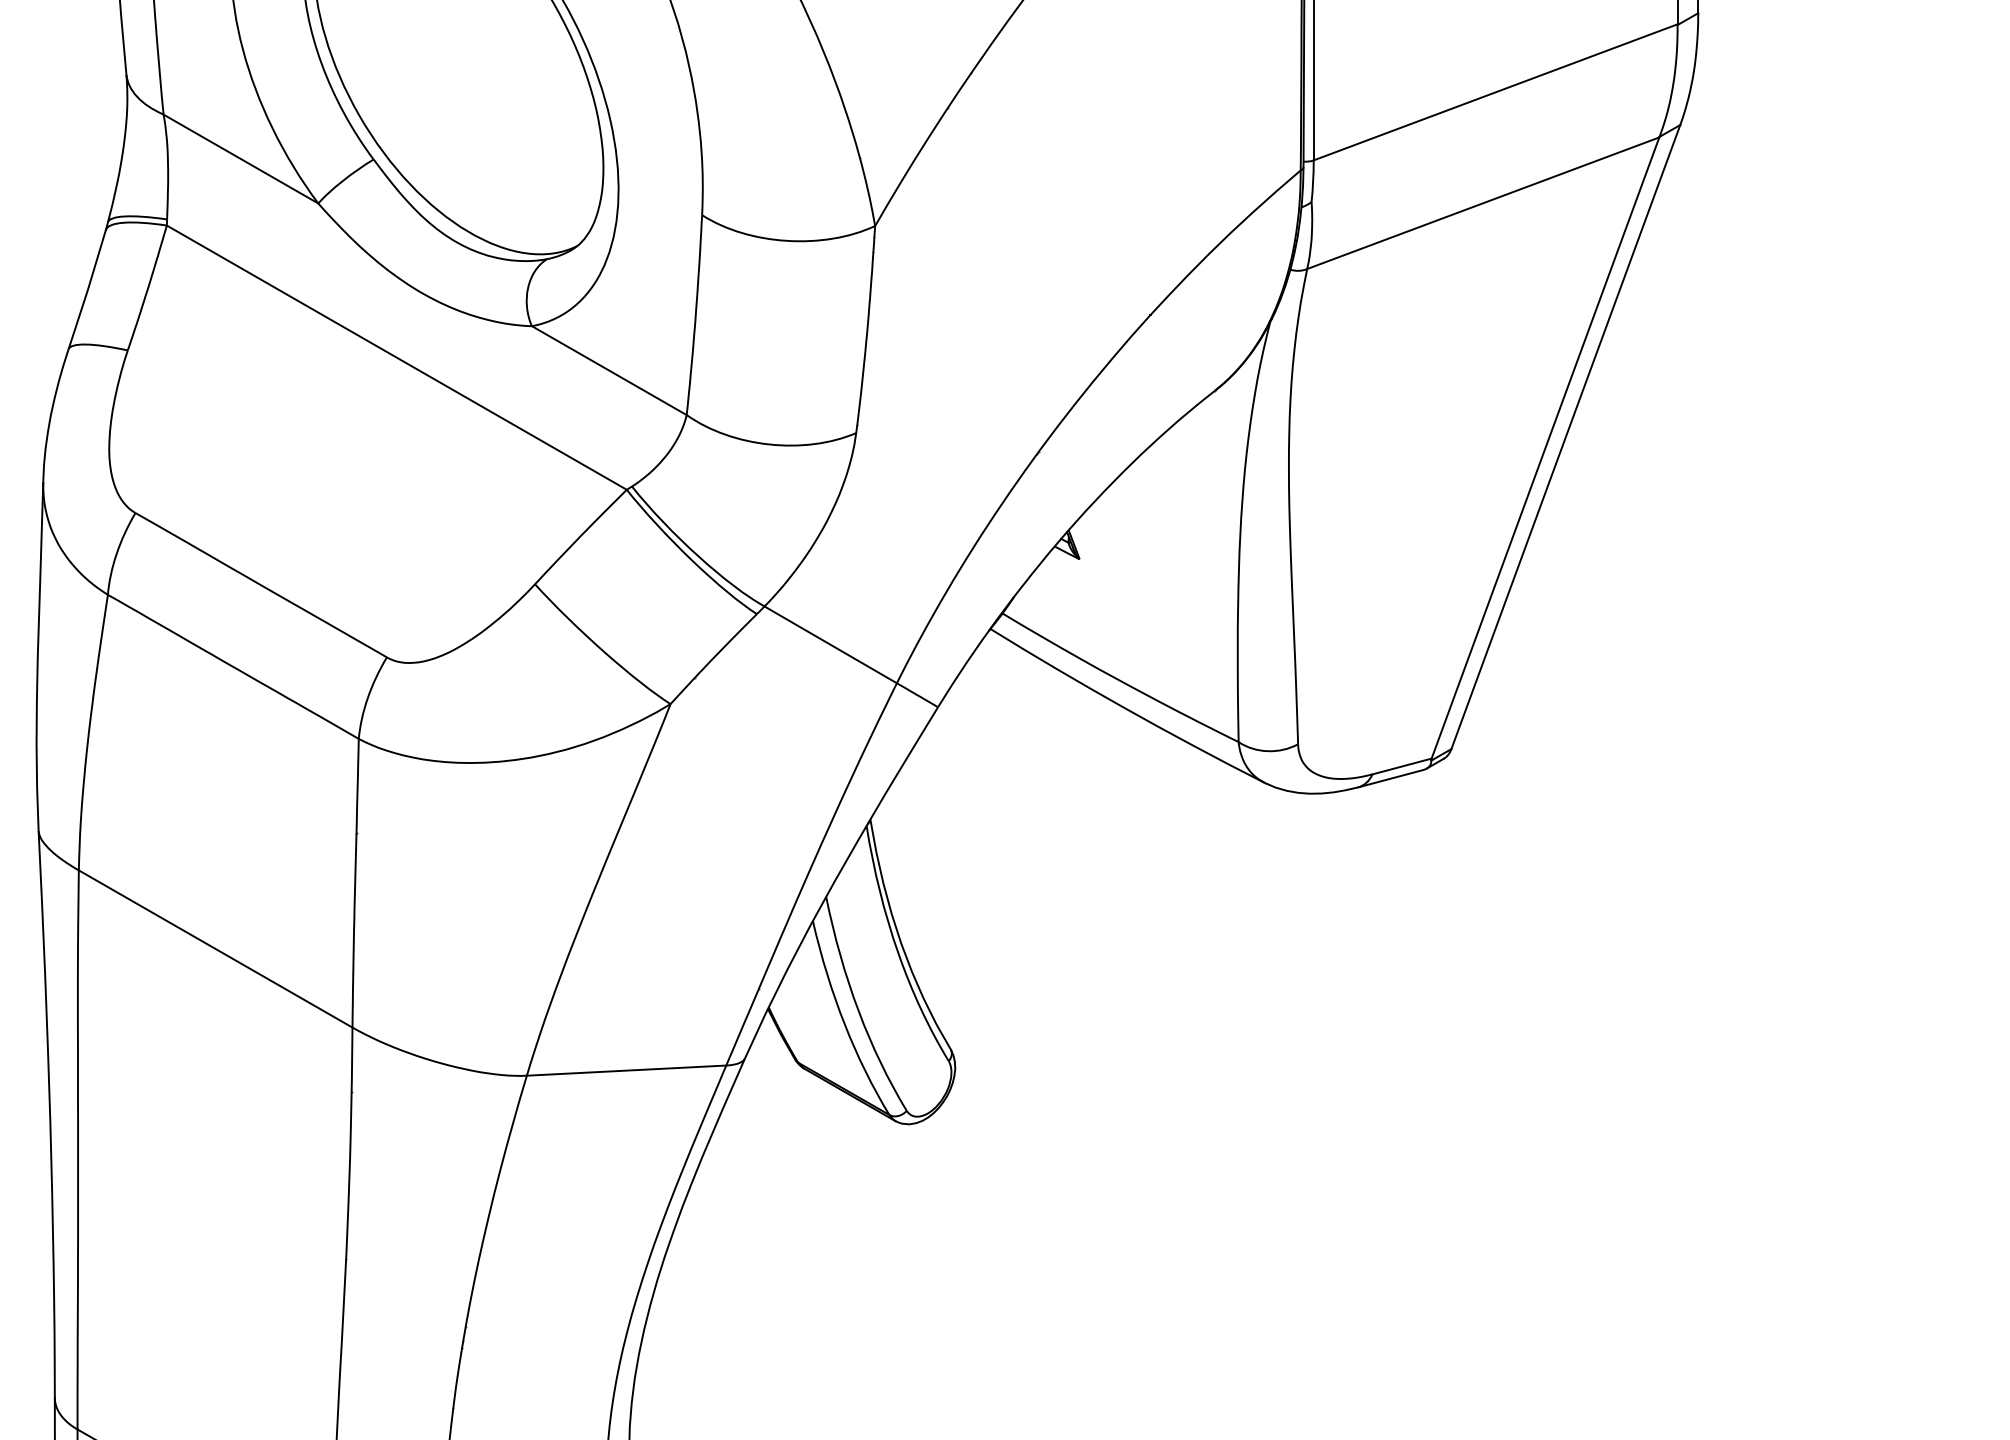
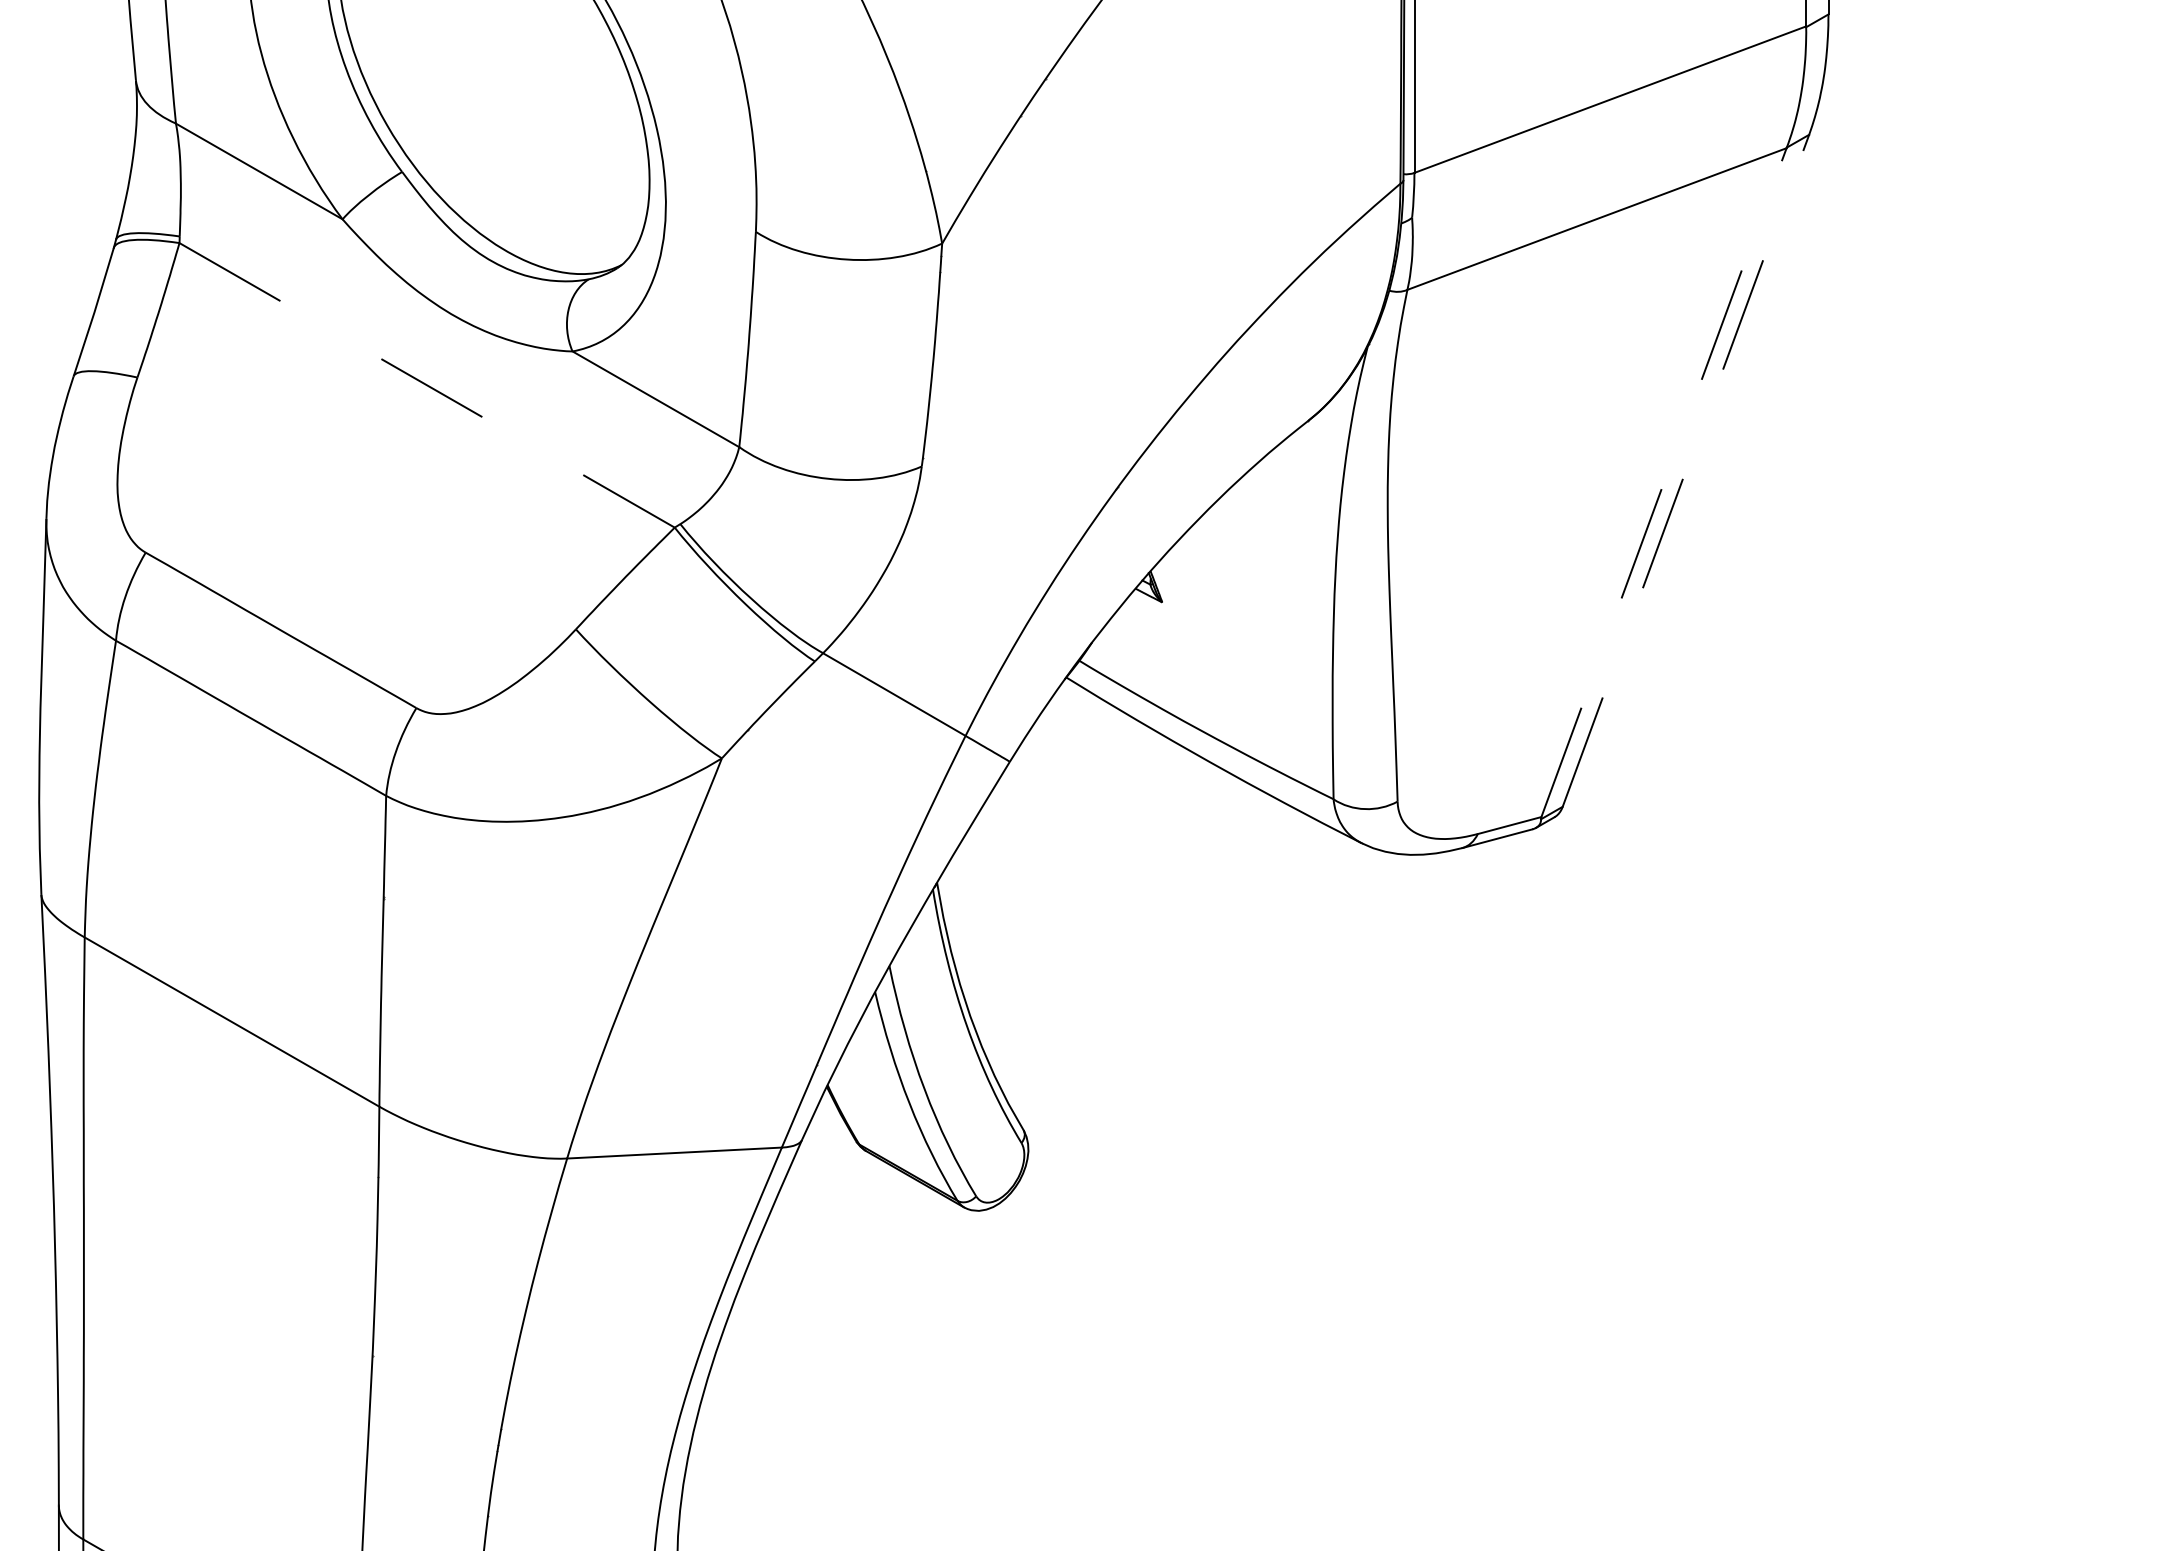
line: (397, 357) -> (427, 385), solid -> dashed
line: (1566, 436) -> (1686, 470), solid -> dashed
line: (1545, 448) -> (1664, 483), solid -> dashed

